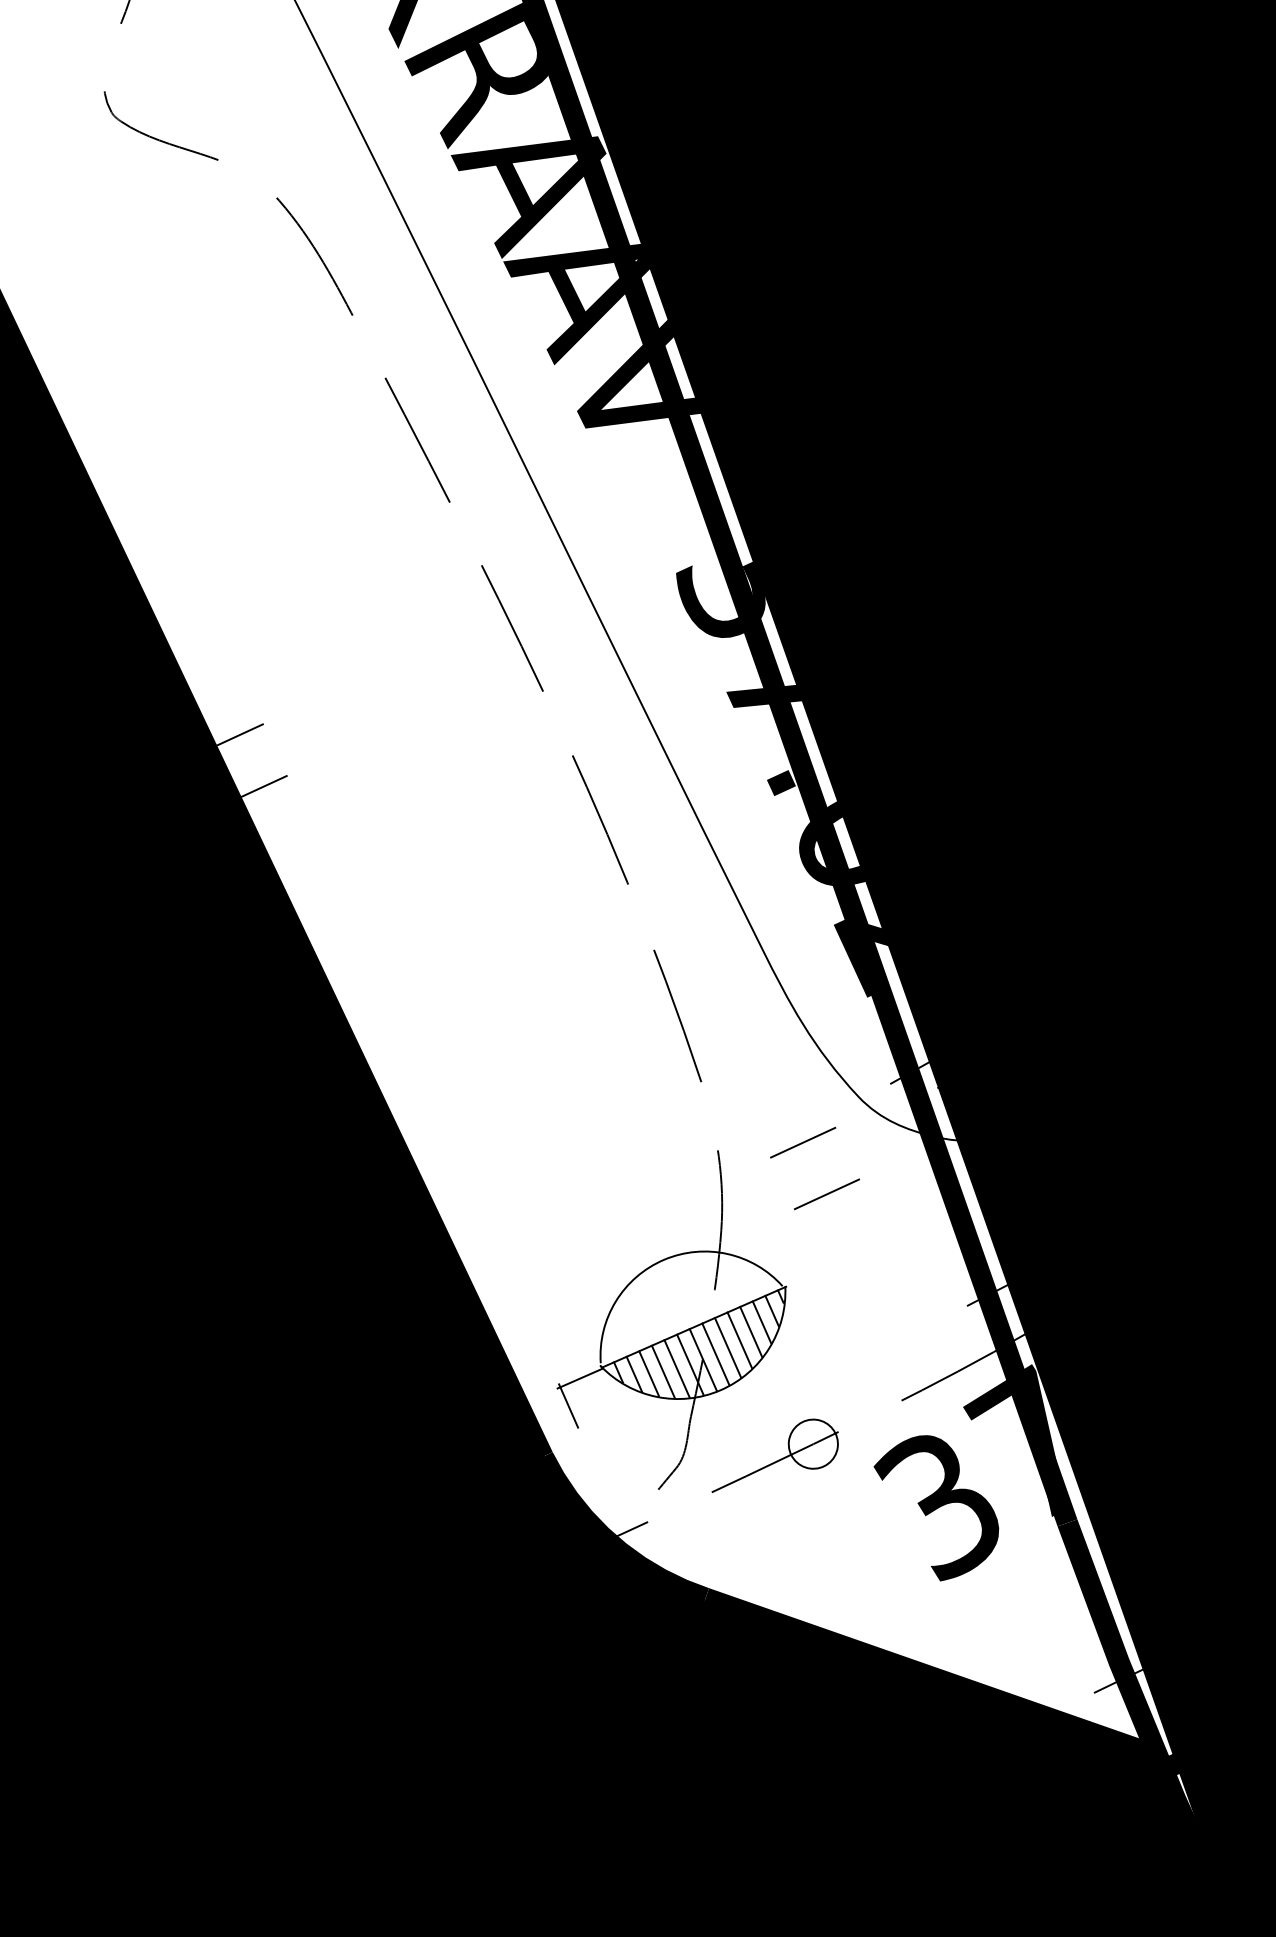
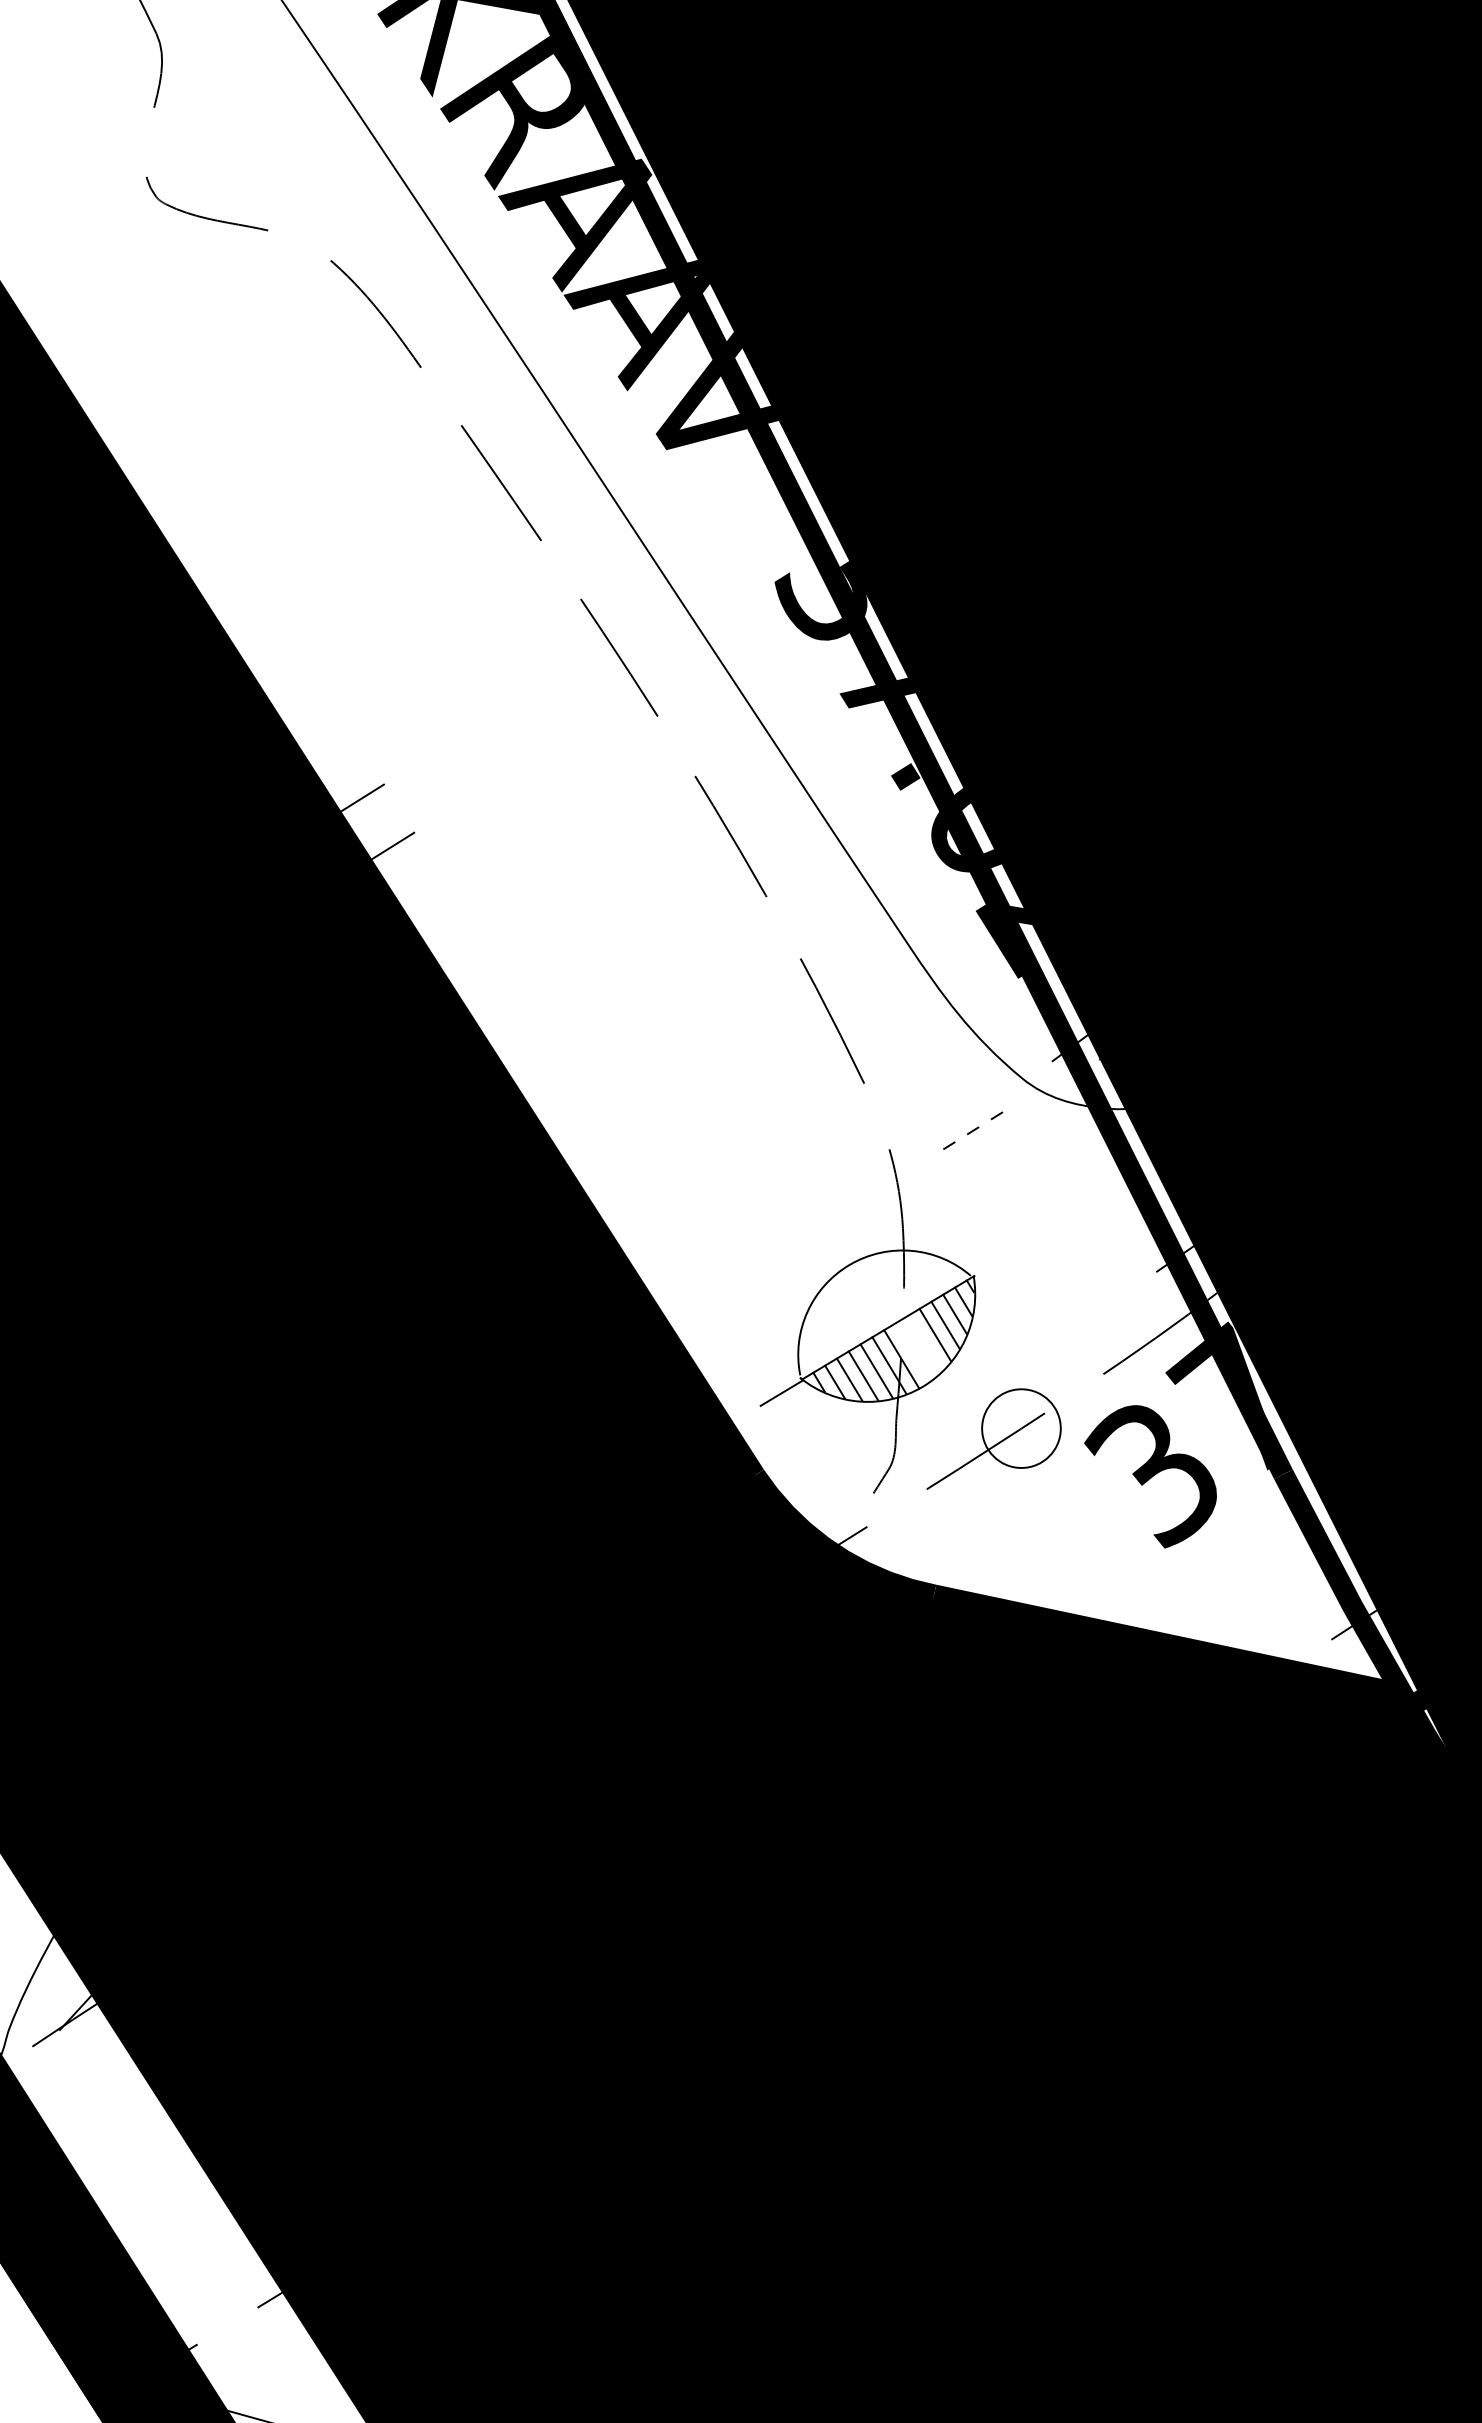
line: (802, 1143) -> (972, 1131), solid -> dashed
line: (827, 1193) -> (1003, 1178), removed
line: (727, 1348) -> (924, 1344), removed
line: (716, 1353) -> (913, 1351), removed
line: (568, 1405) -> (773, 1421), removed
circle: (813, 1444) -> (1021, 1428), size x1.6

